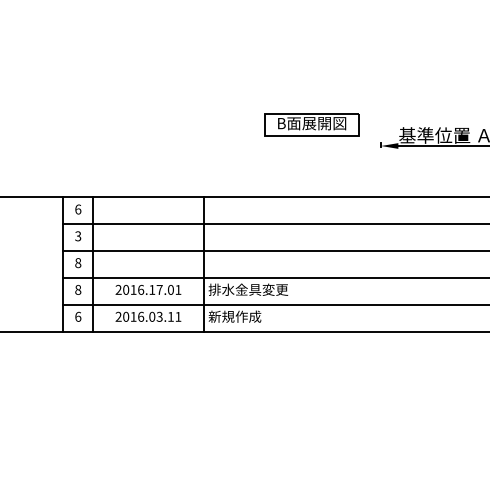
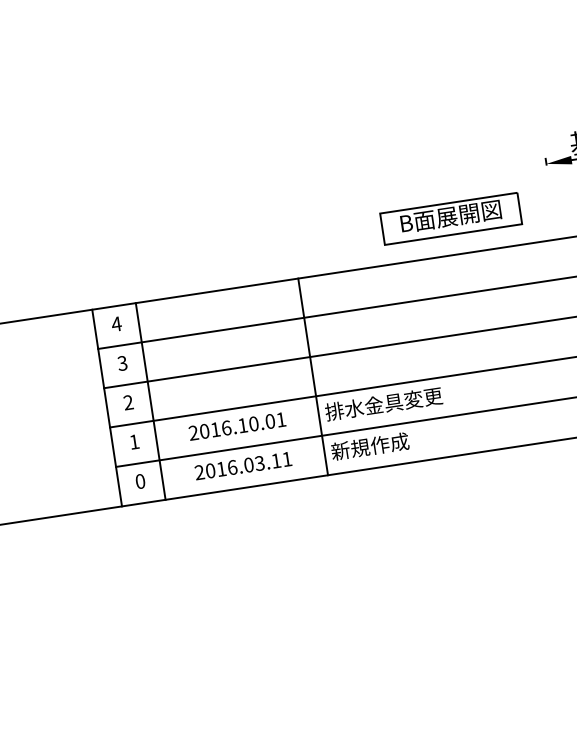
part: (311, 124) -> (450, 218), moved
text: (77, 209) -> (115, 324), 6 -> 4
text: (78, 263) -> (129, 403), 8 -> 2
text: (78, 289) -> (134, 441), 8 -> 1
text: (159, 289) -> (253, 423), 2016.17.01 -> 2016.10.01
text: (78, 316) -> (140, 480), 6 -> 0

